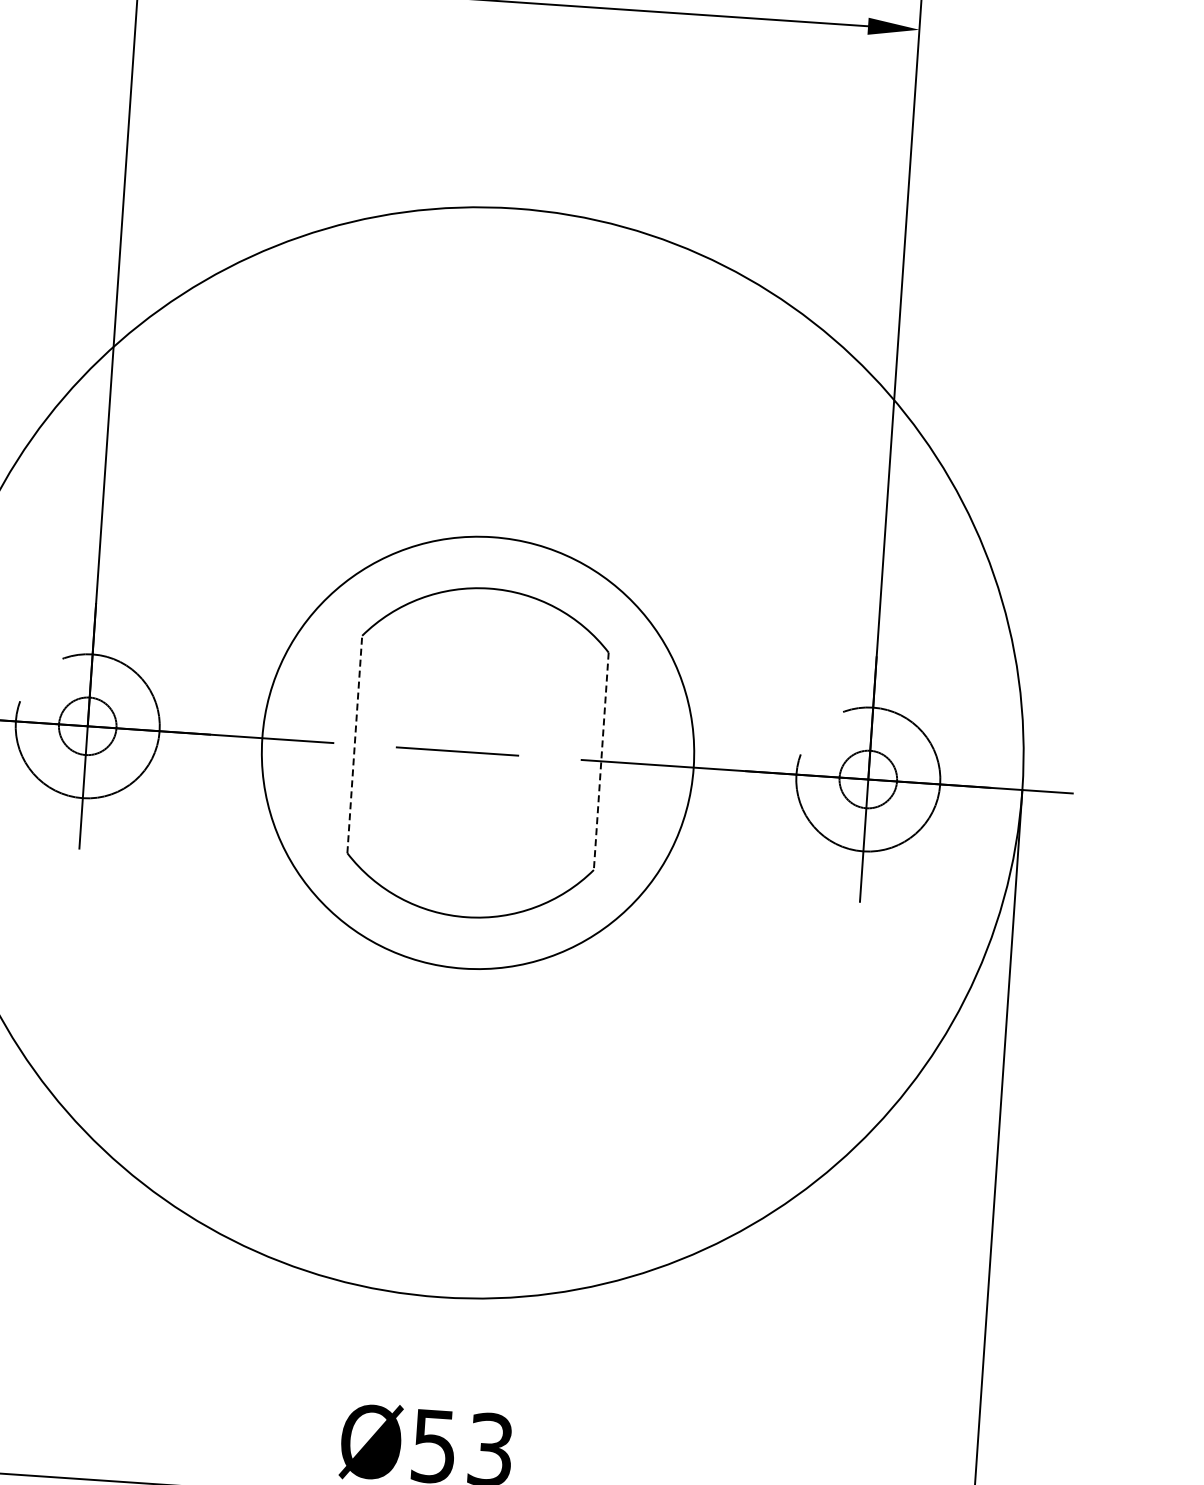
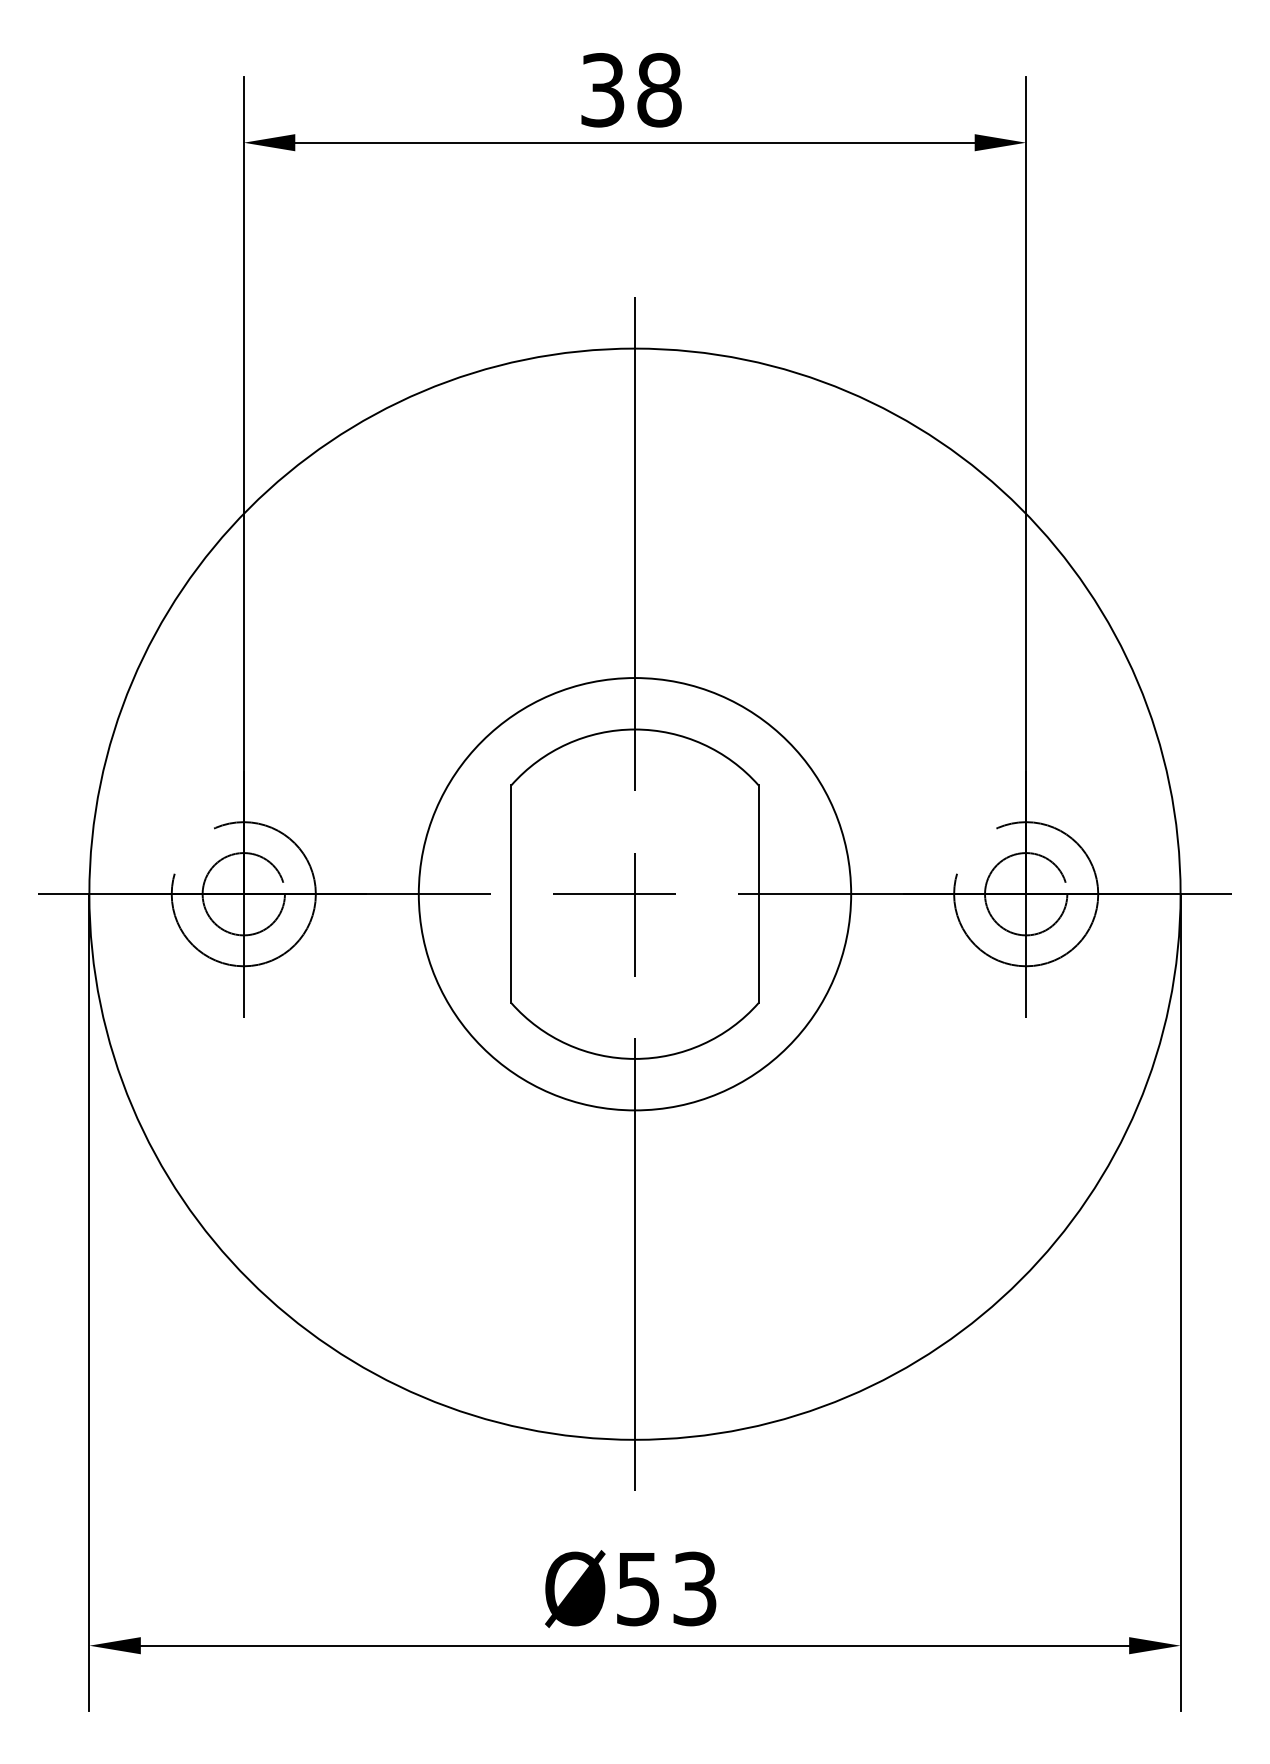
circle: (87, 726) -> (243, 894), size x1.43
line: (354, 744) -> (511, 894), dashed -> solid
line: (477, 753) -> (634, 894), added
line: (601, 761) -> (758, 894), dashed -> solid
circle: (868, 779) -> (1026, 894), size x1.43

